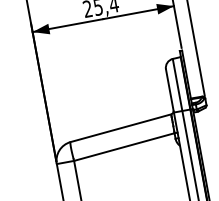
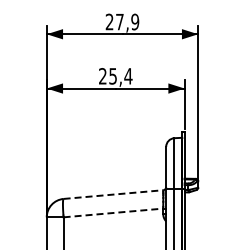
line: (120, 128) -> (113, 194), solid -> dashed
line: (124, 146) -> (113, 212), solid -> dashed

